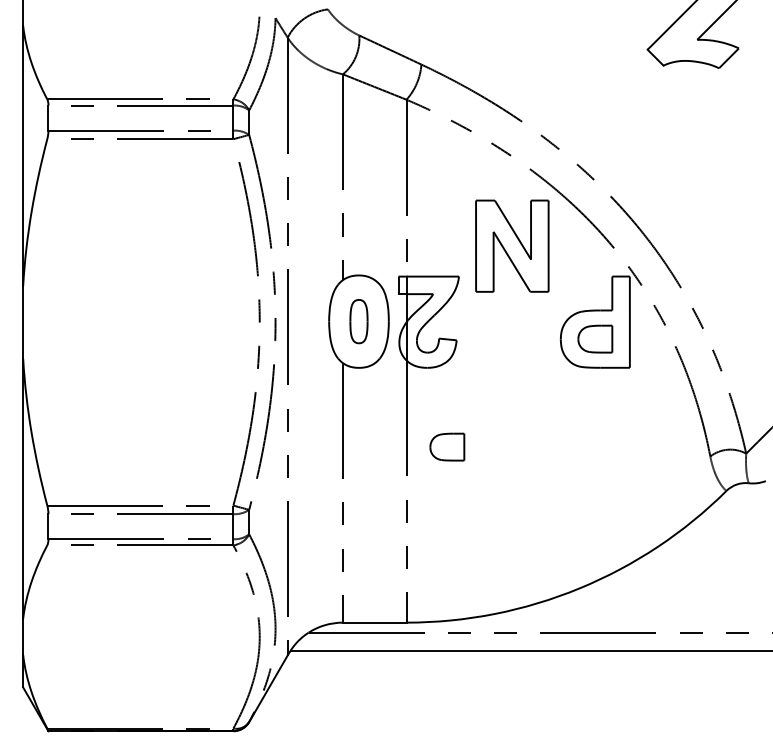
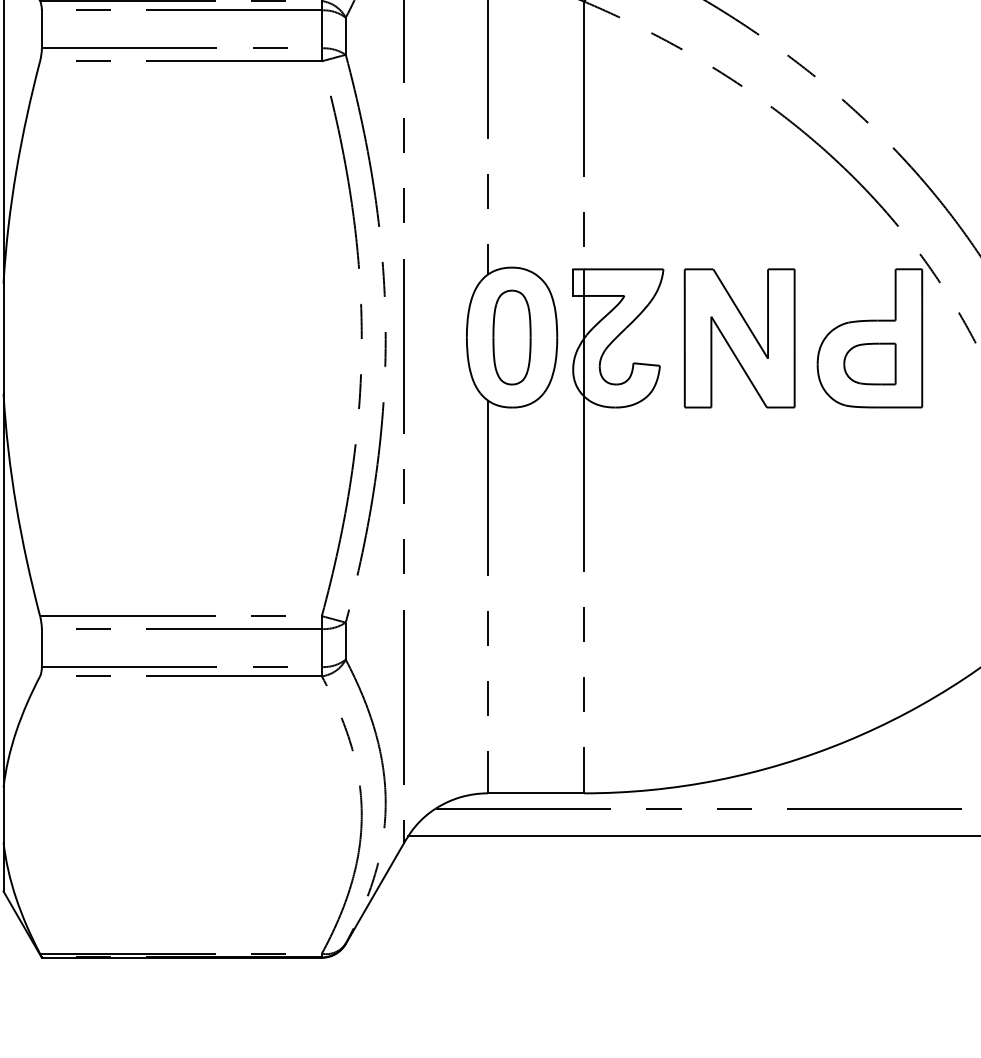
part: (512, 245) -> (739, 337), moved
part: (358, 321) -> (511, 337), size x1.43
part: (447, 446) -> (646, 526), removed

